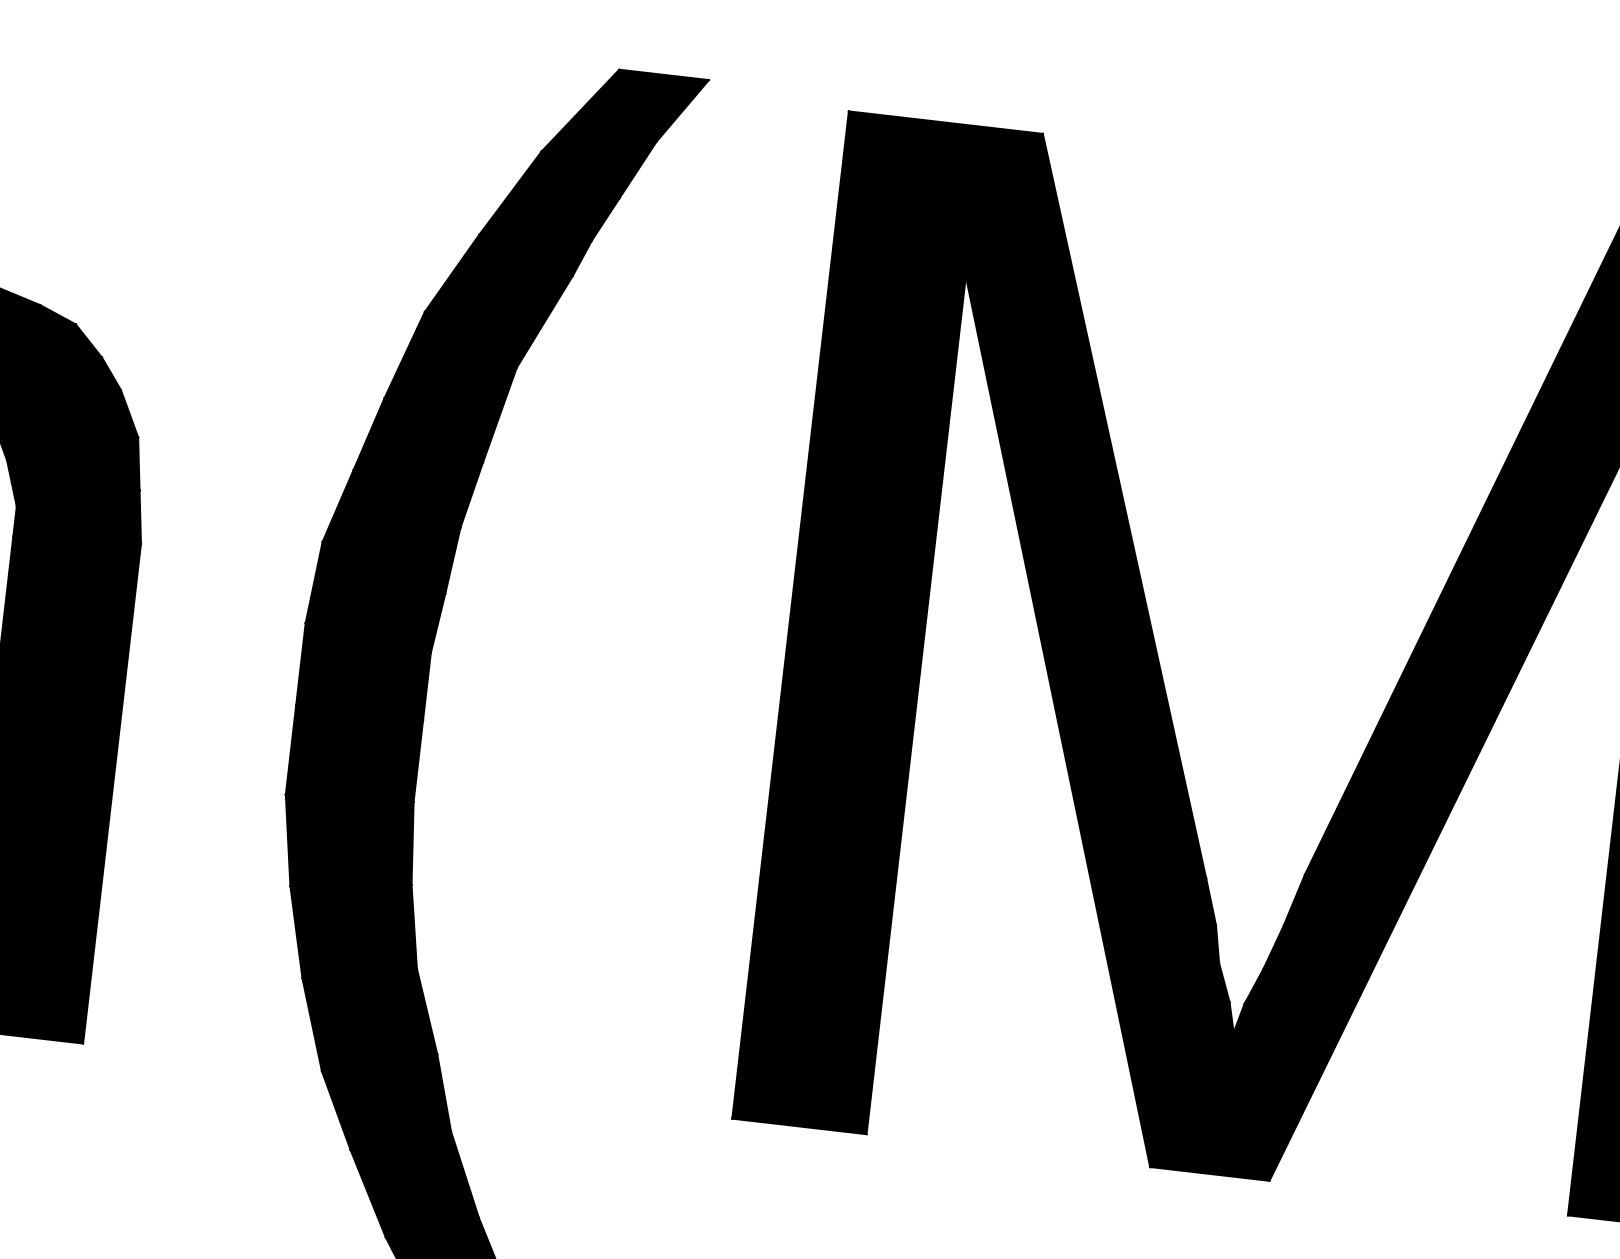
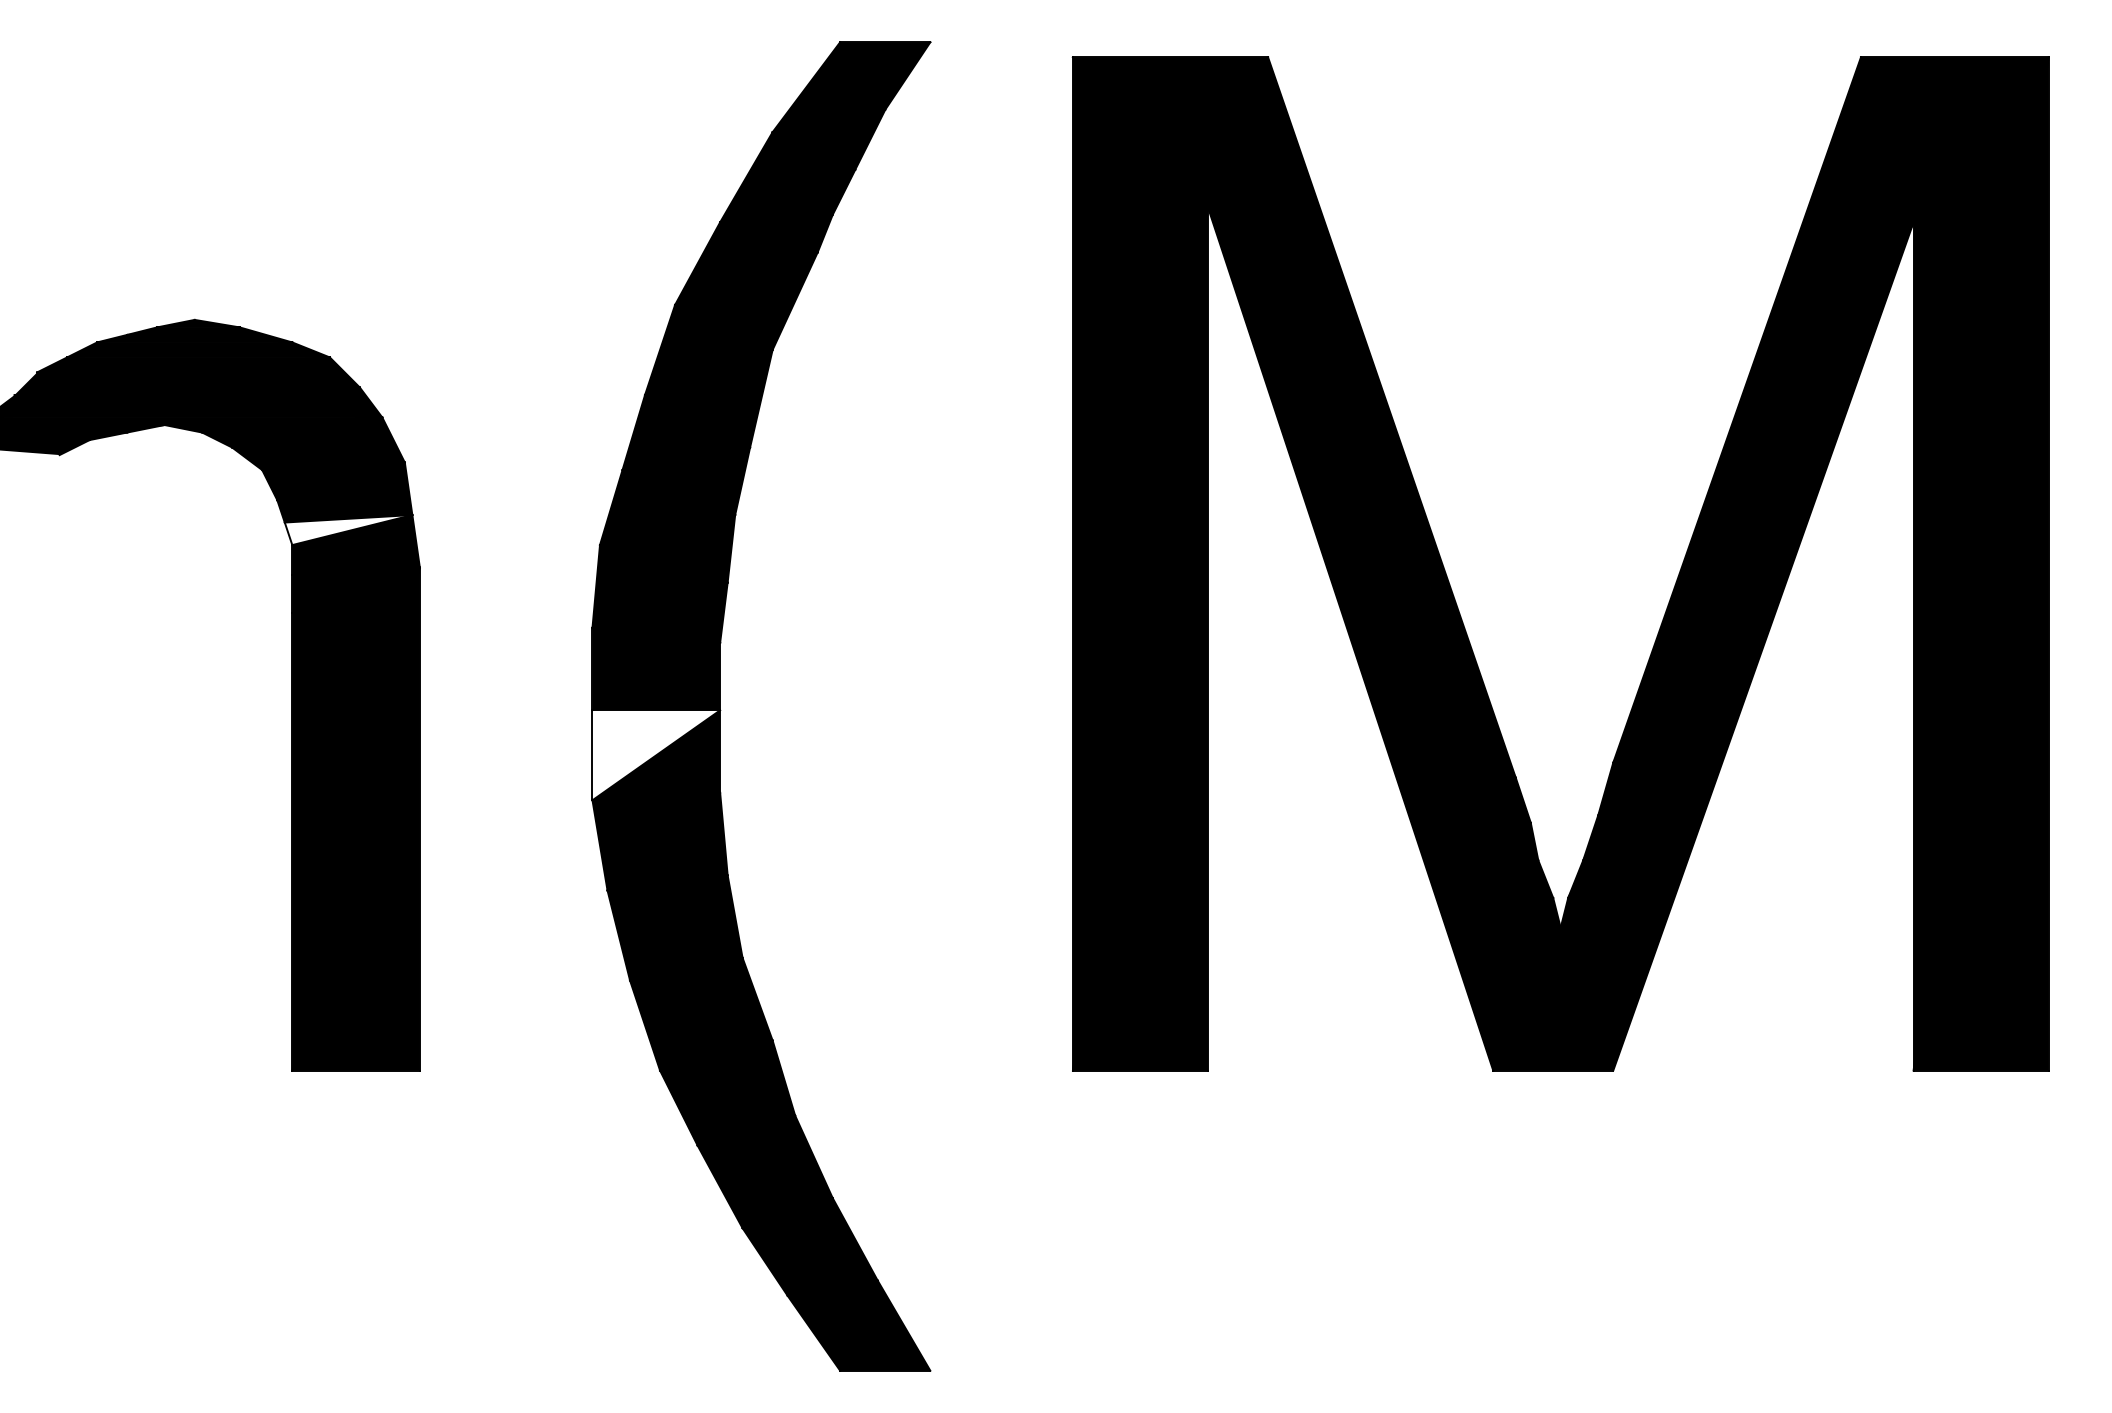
fill: (74, 498) -> (348, 530), removed
fill: (354, 757) -> (656, 755), removed

